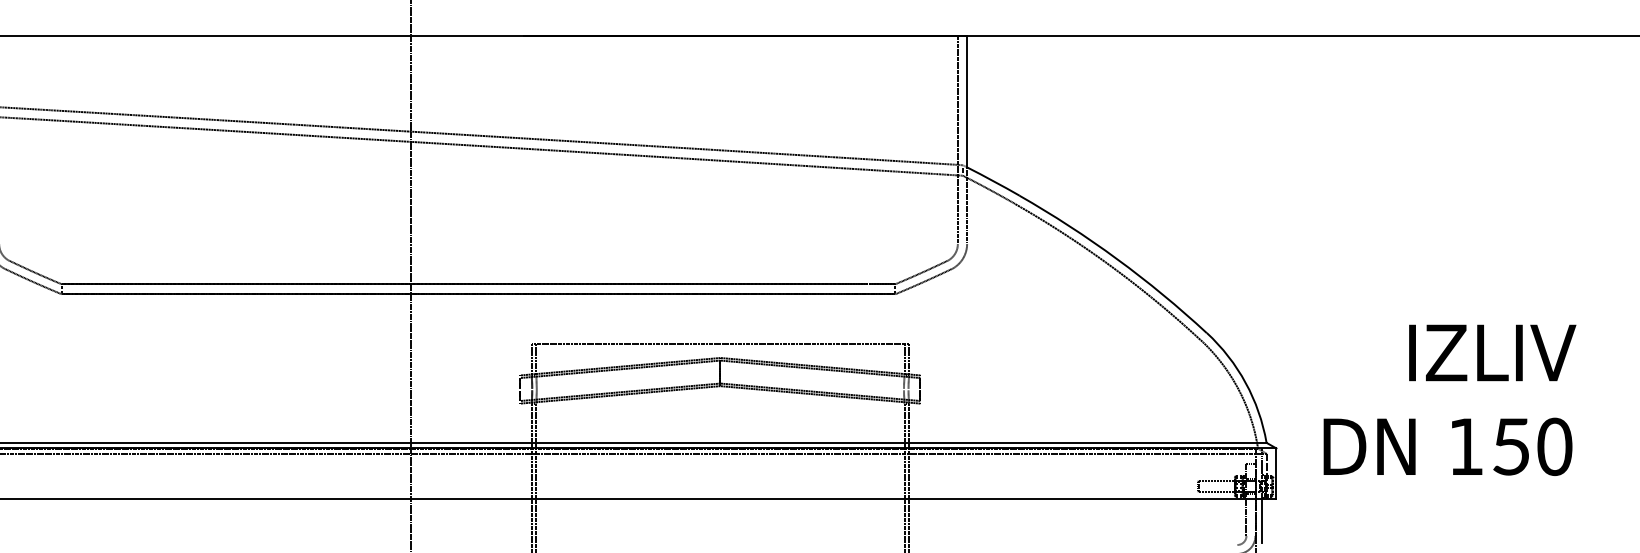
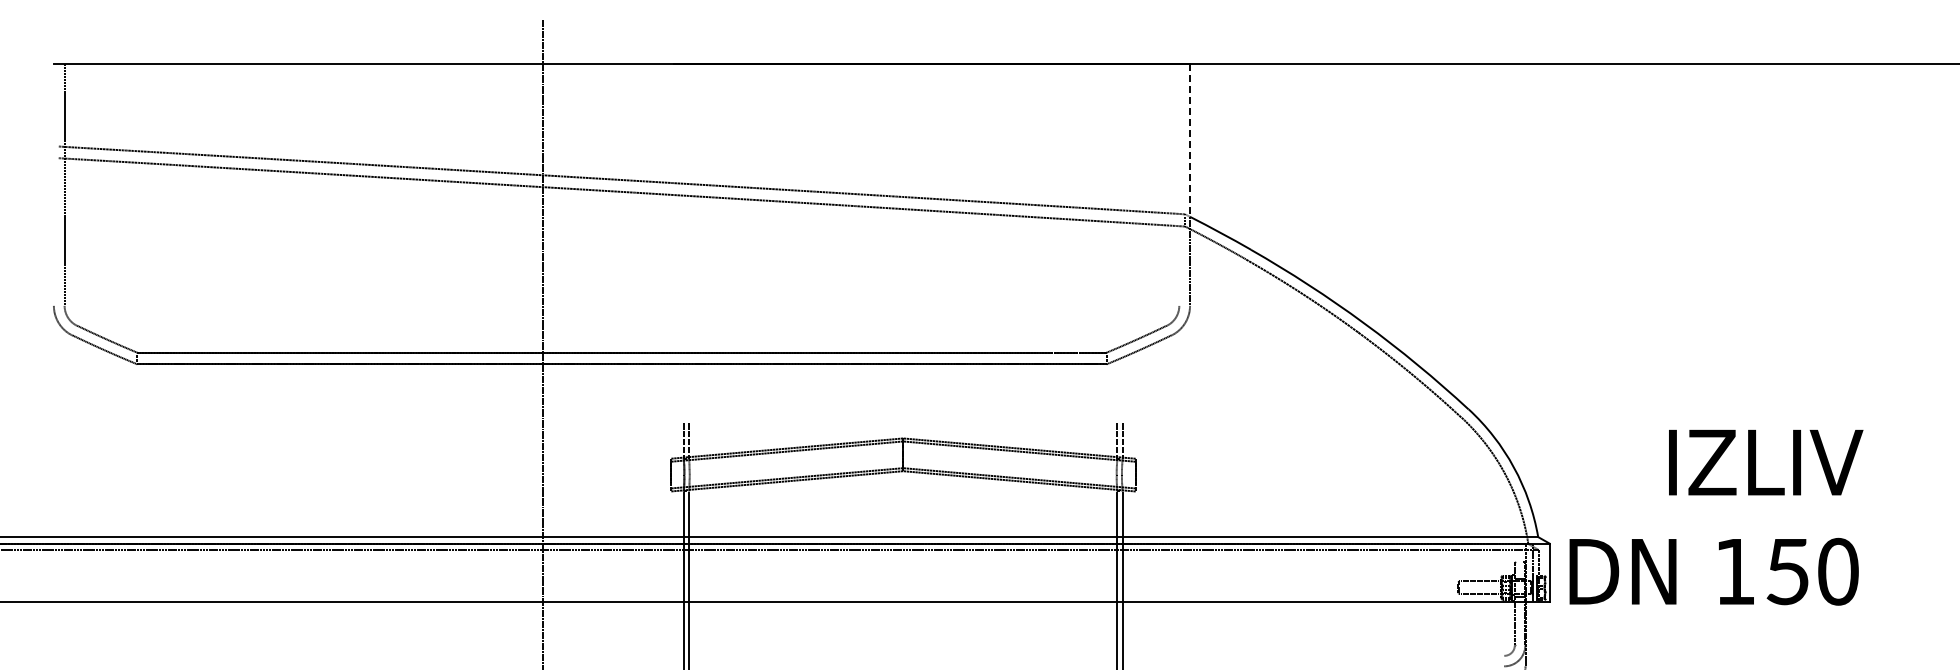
line: (966, 101) -> (1189, 140), solid -> dashed
line: (958, 139) -> (1179, 184), removed
line: (719, 344) -> (902, 422), removed
text: (1450, 400) -> (1716, 517), moved
line: (1262, 520) -> (1533, 627), removed

